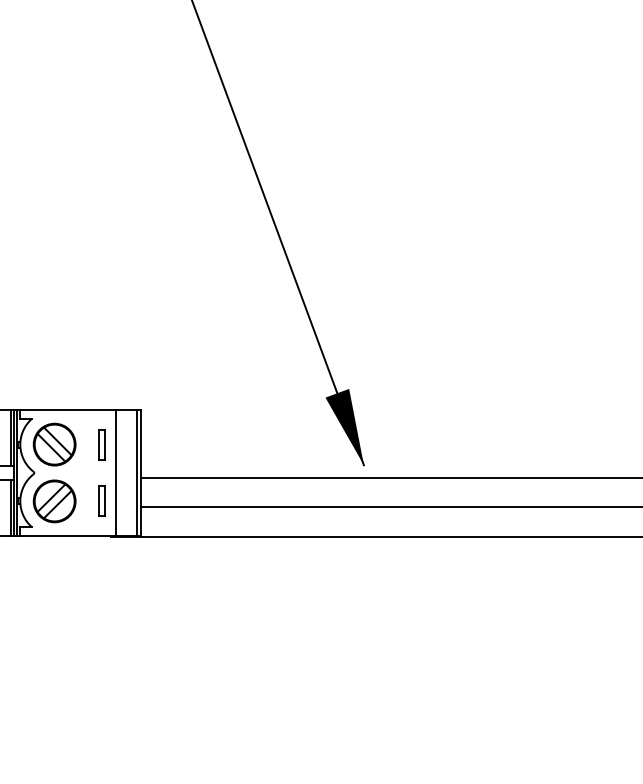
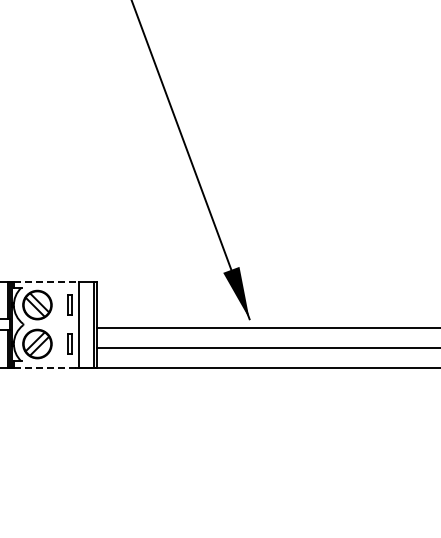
line: (67, 410) -> (46, 281), solid -> dashed
line: (67, 535) -> (46, 367), solid -> dashed

